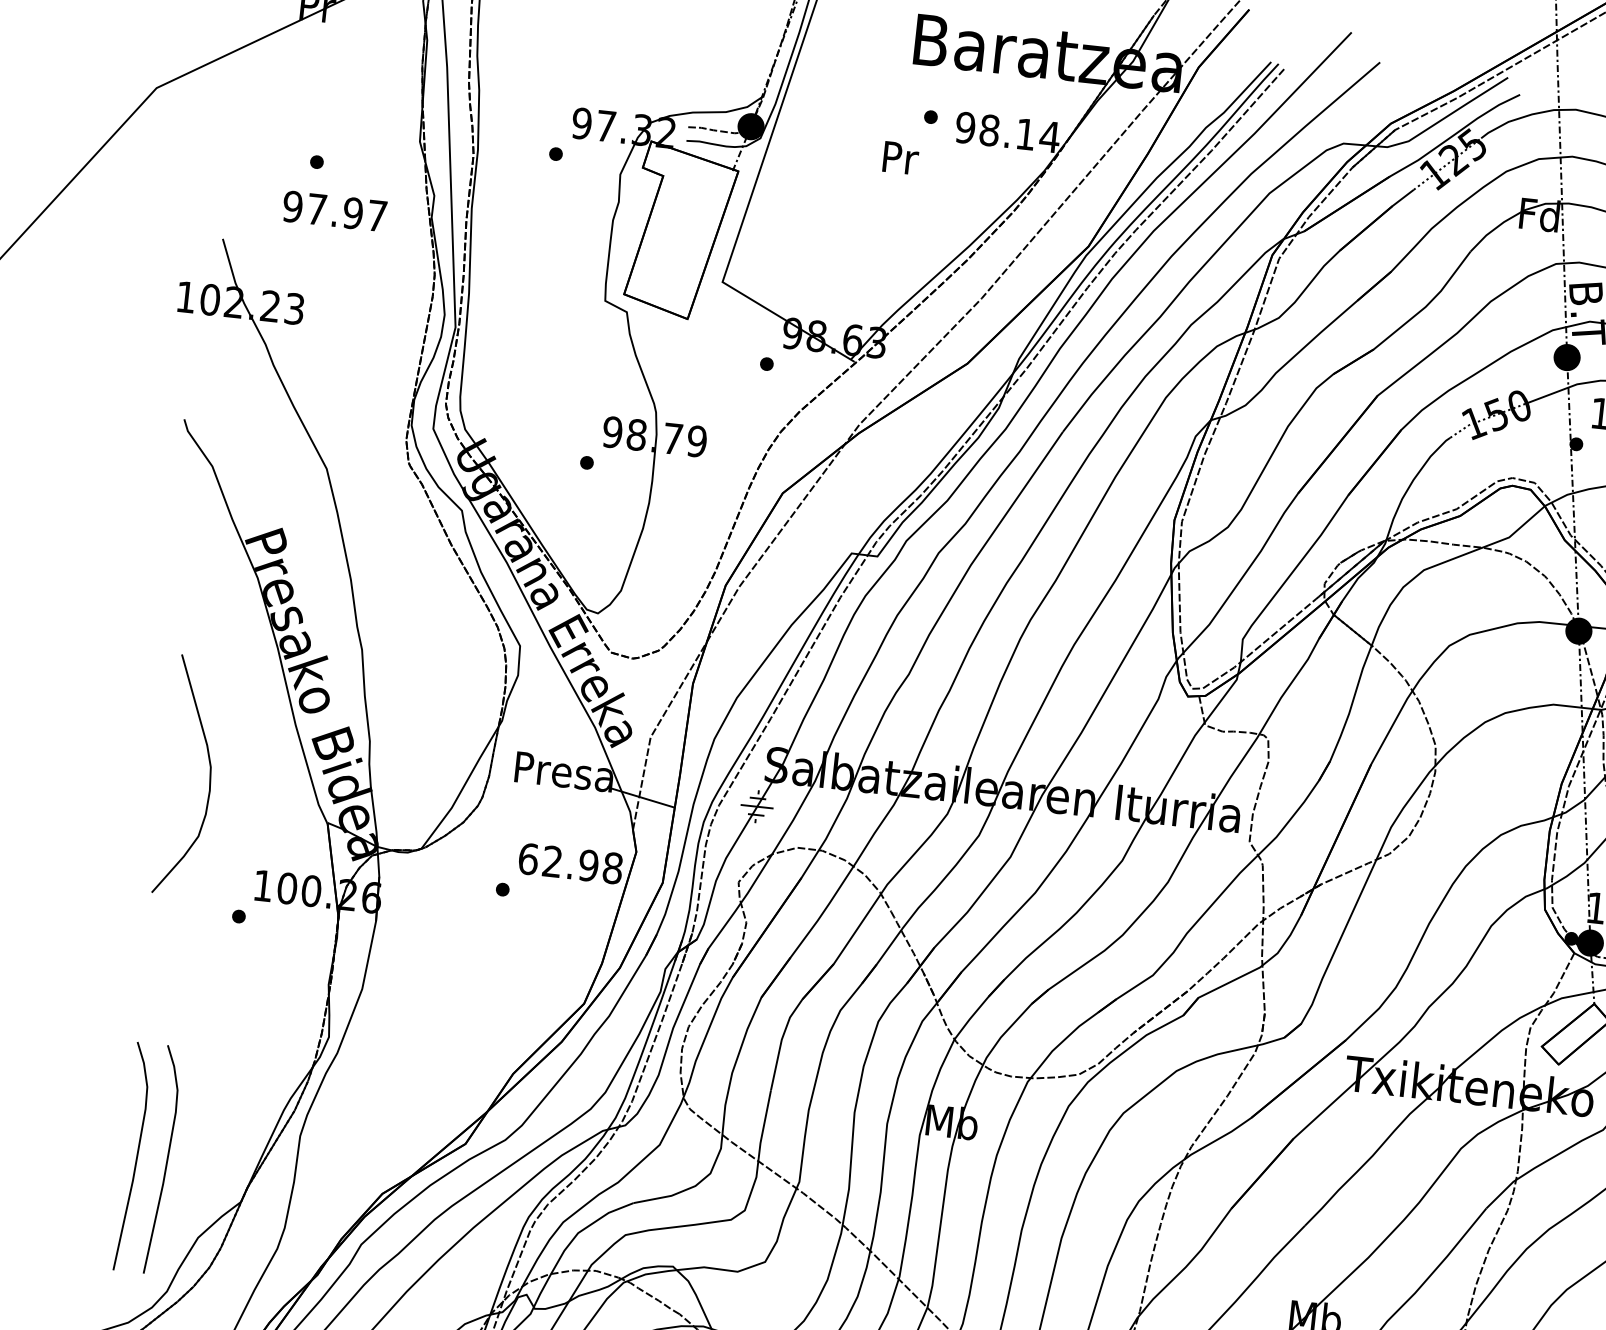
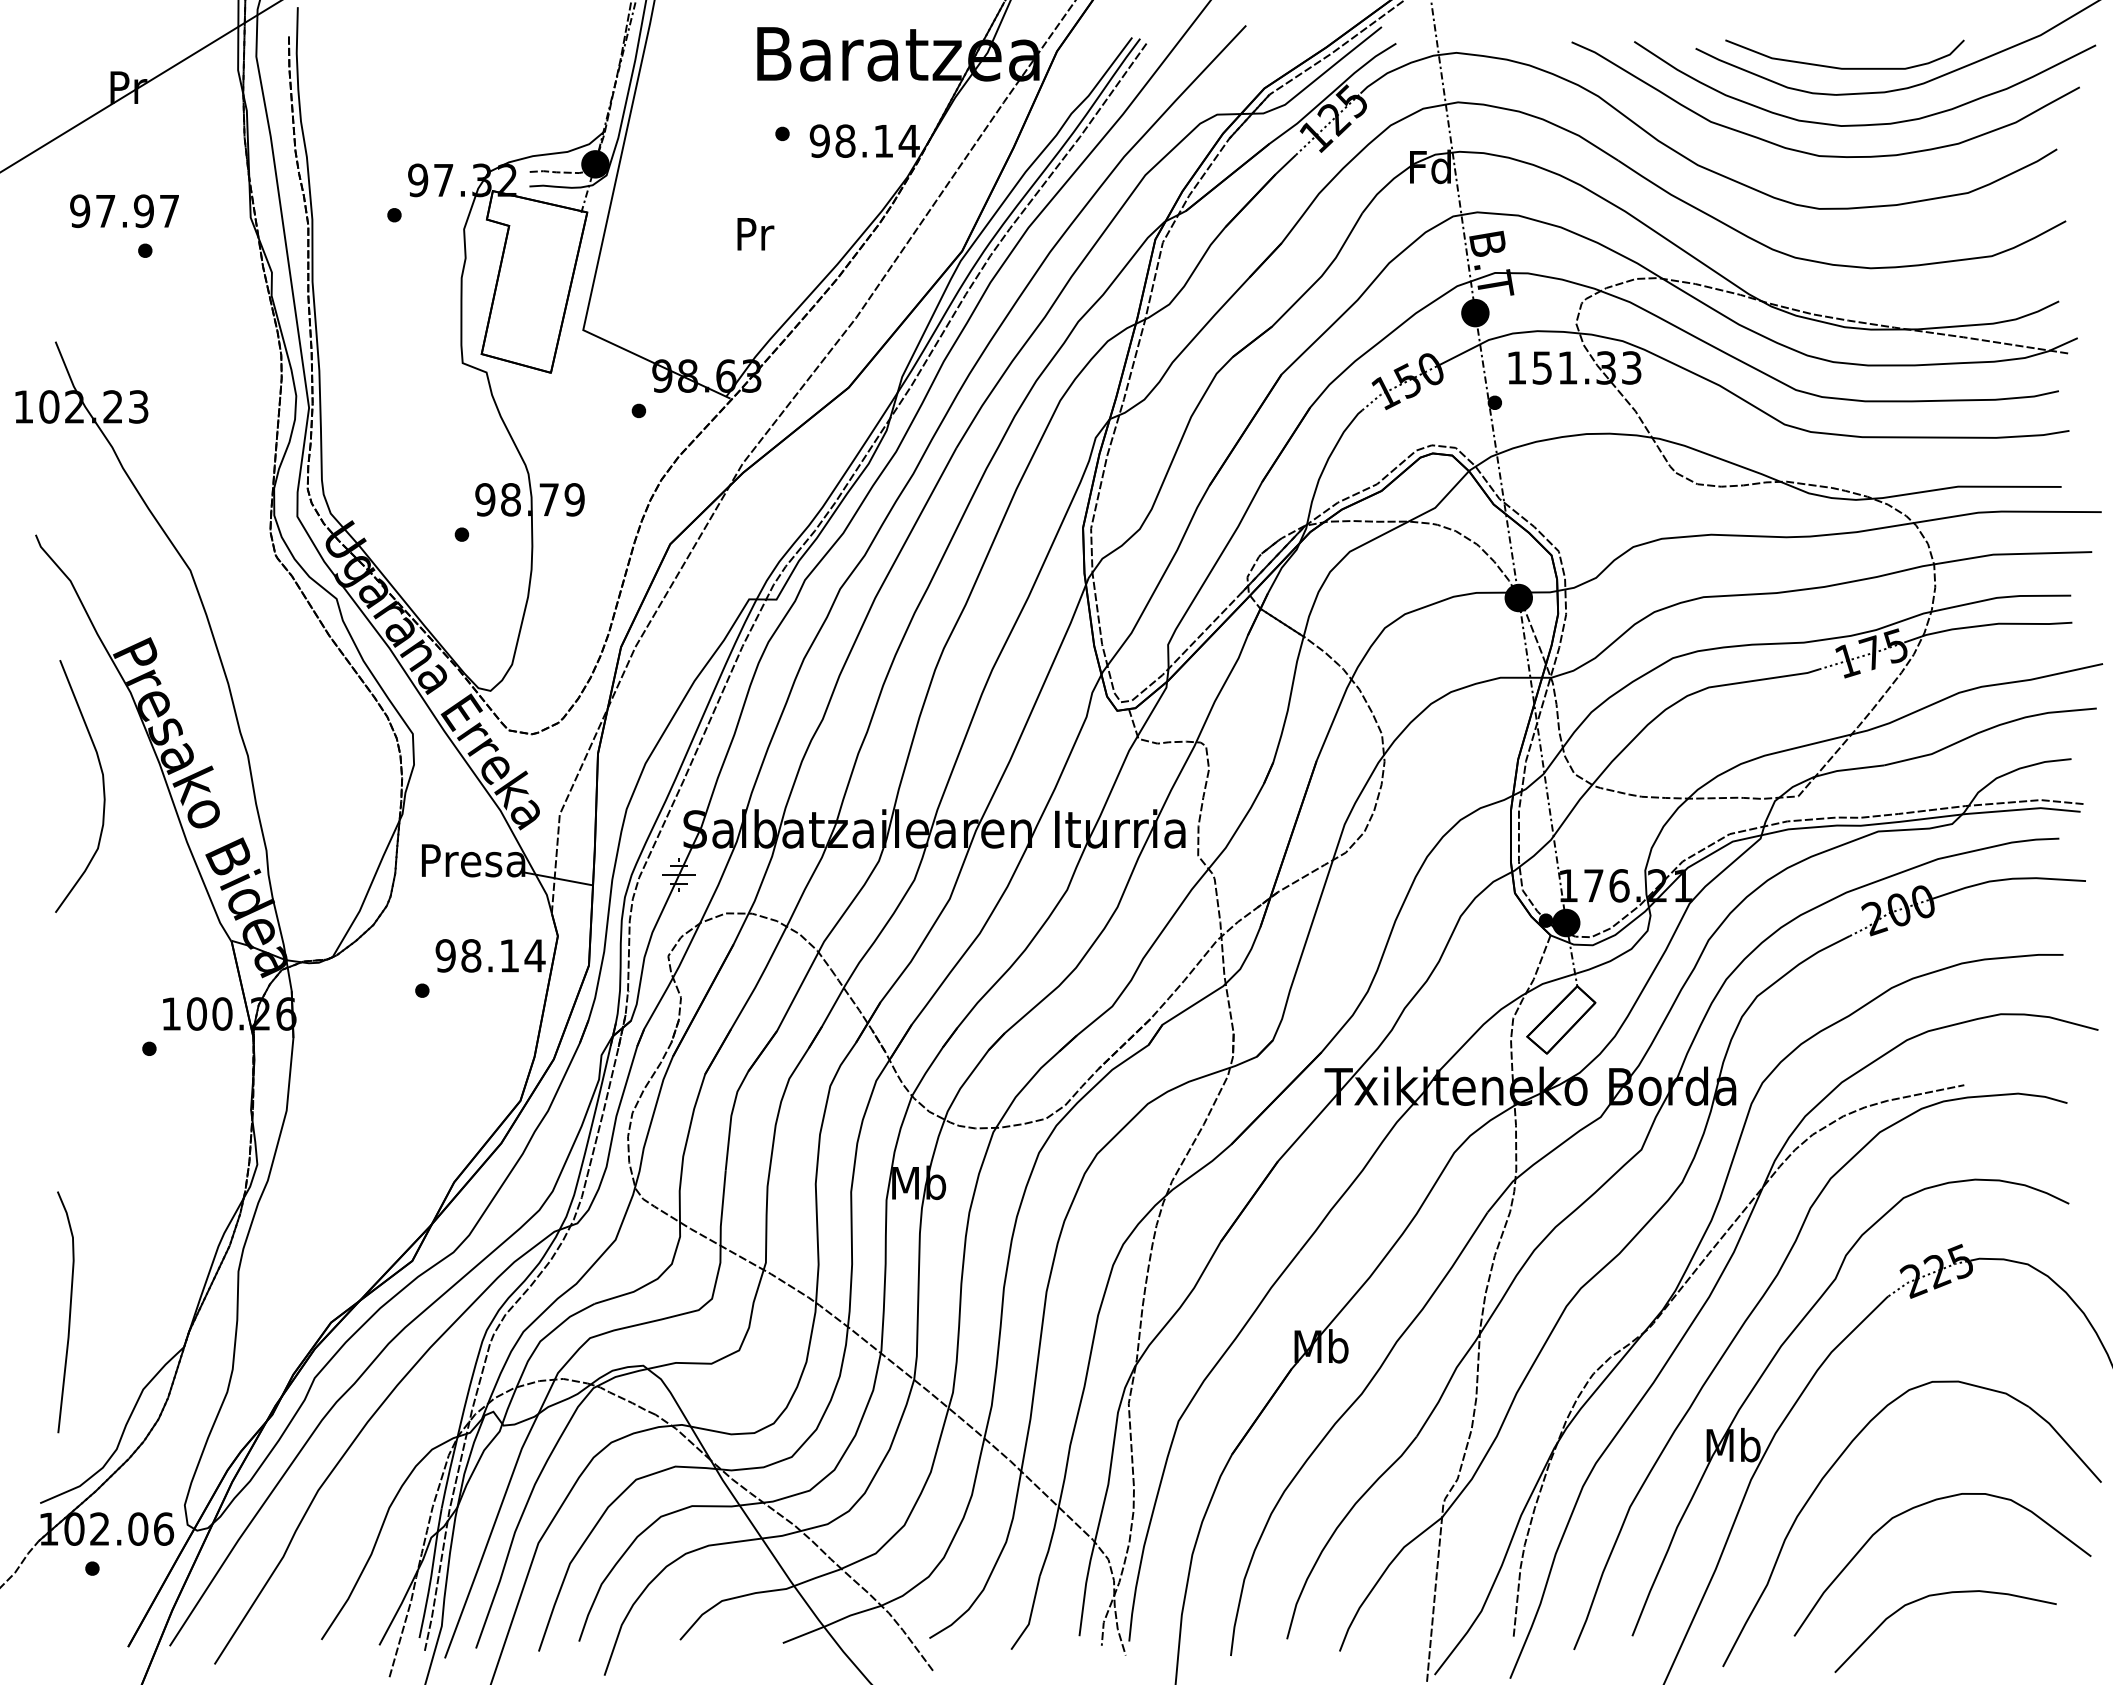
text: (900, 158) -> (755, 234), moved
text: (334, 210) -> (124, 210), moved
curve: (209, 777) -> (102, 785), moved
text: (570, 863) -> (490, 955), 62.98 -> 98.14
curve: (166, 1160) -> (101, 1312), removed

